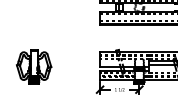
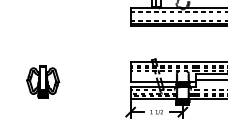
part: (34, 66) -> (43, 81), size x0.7

